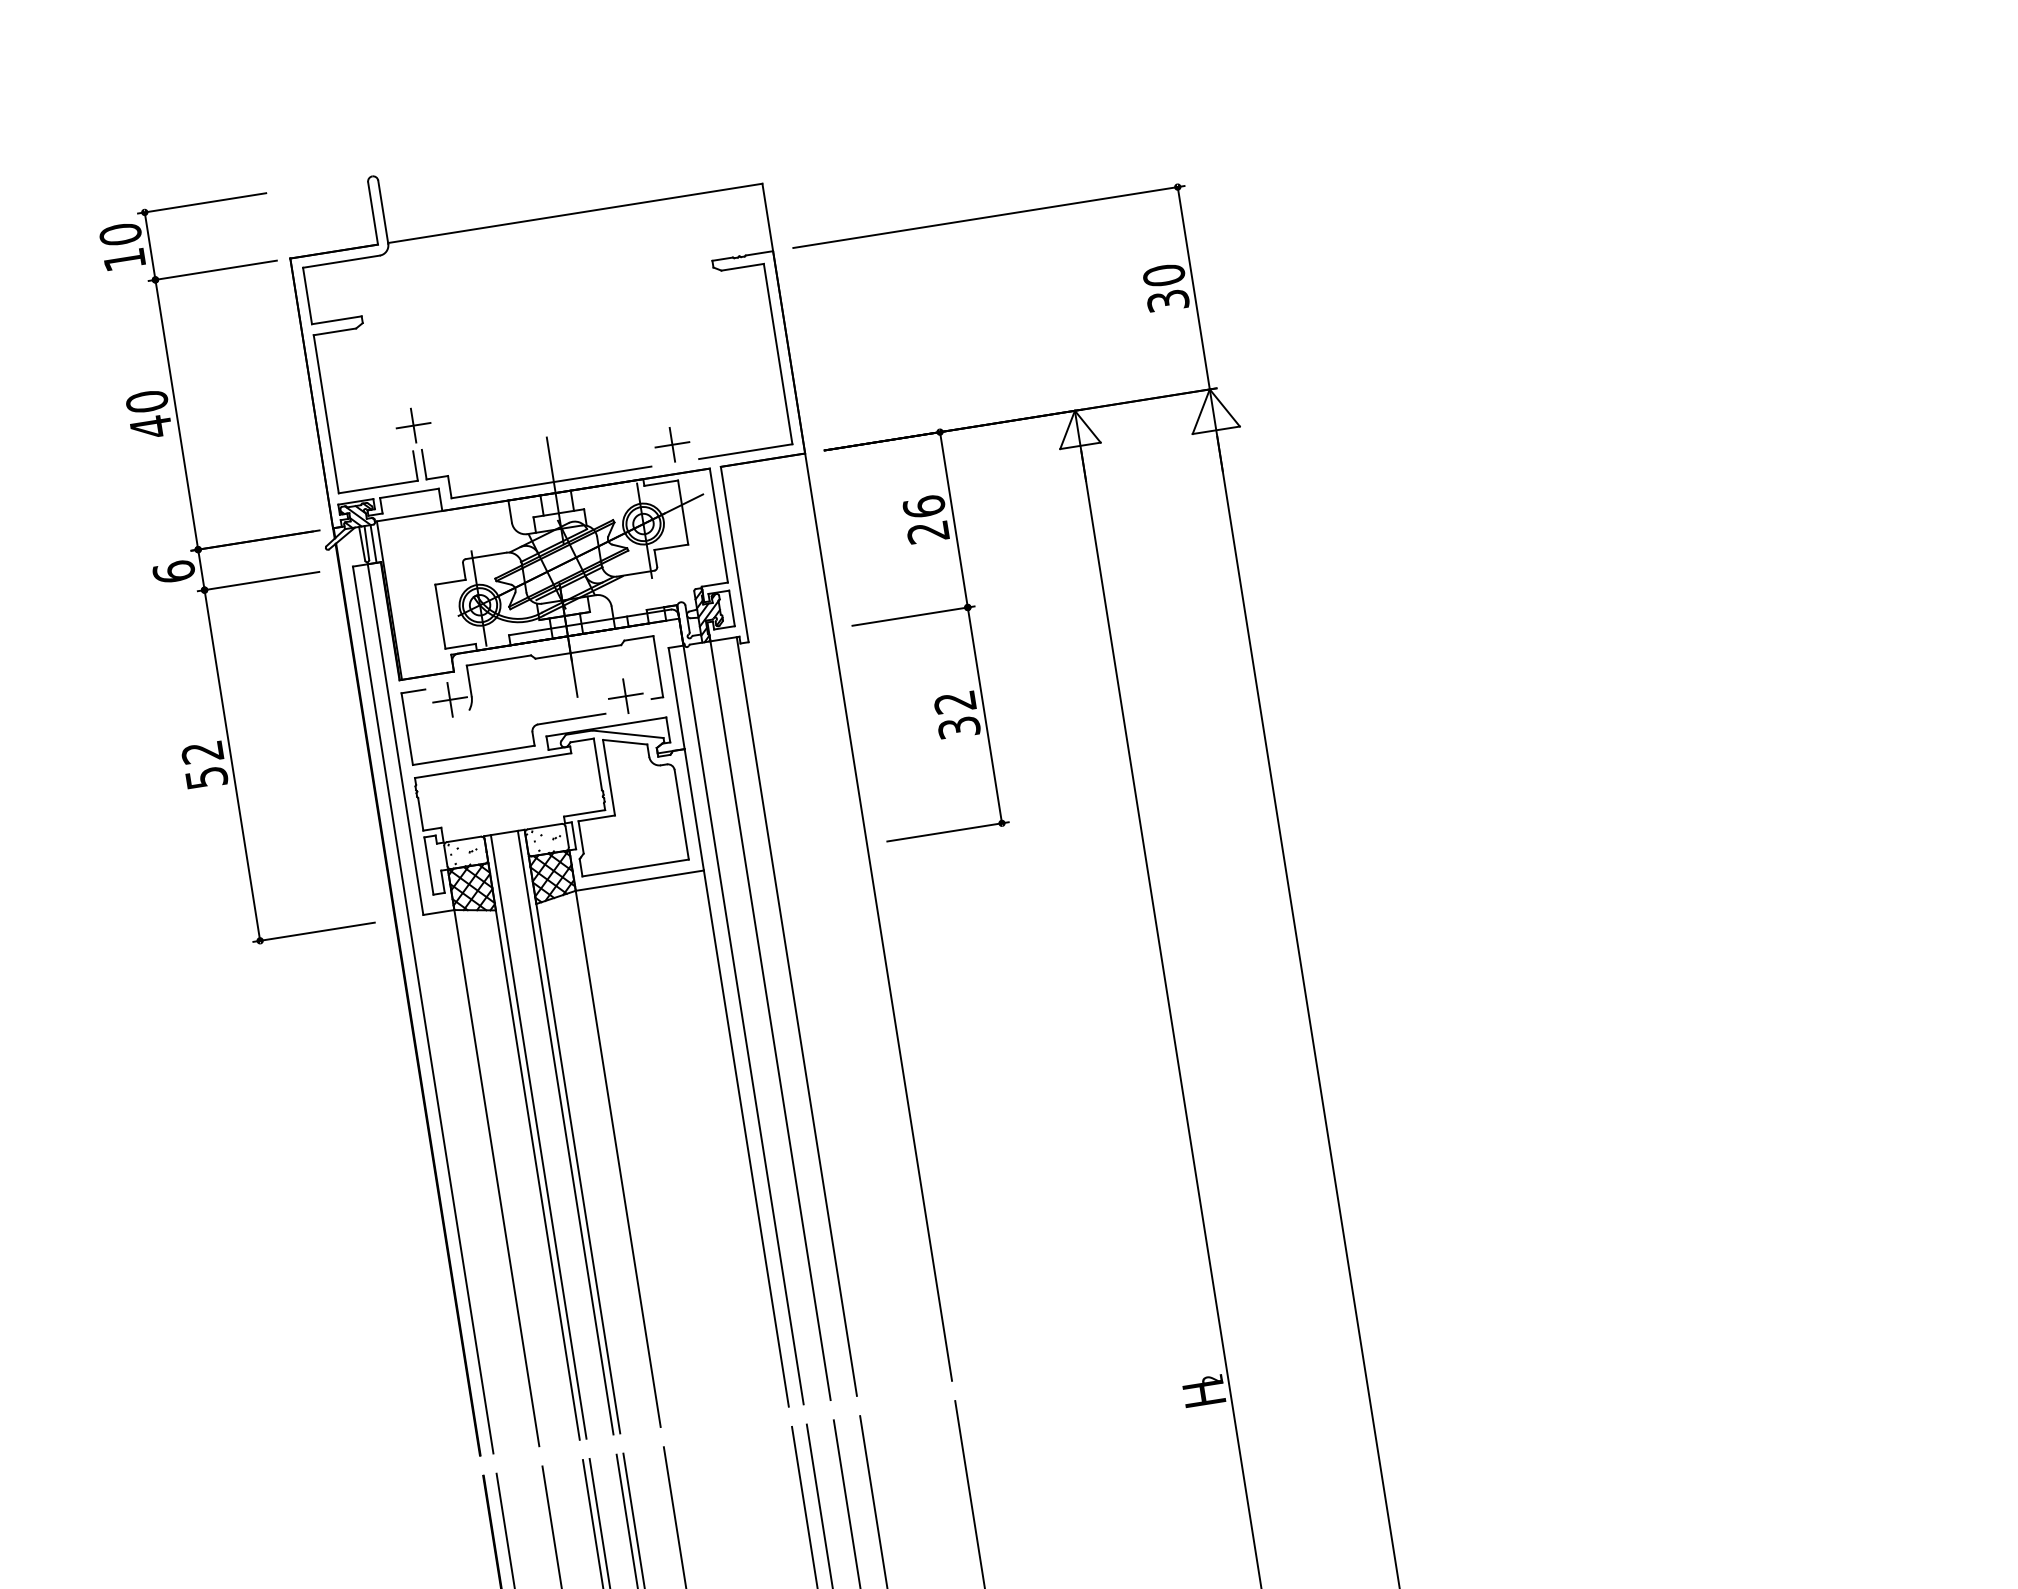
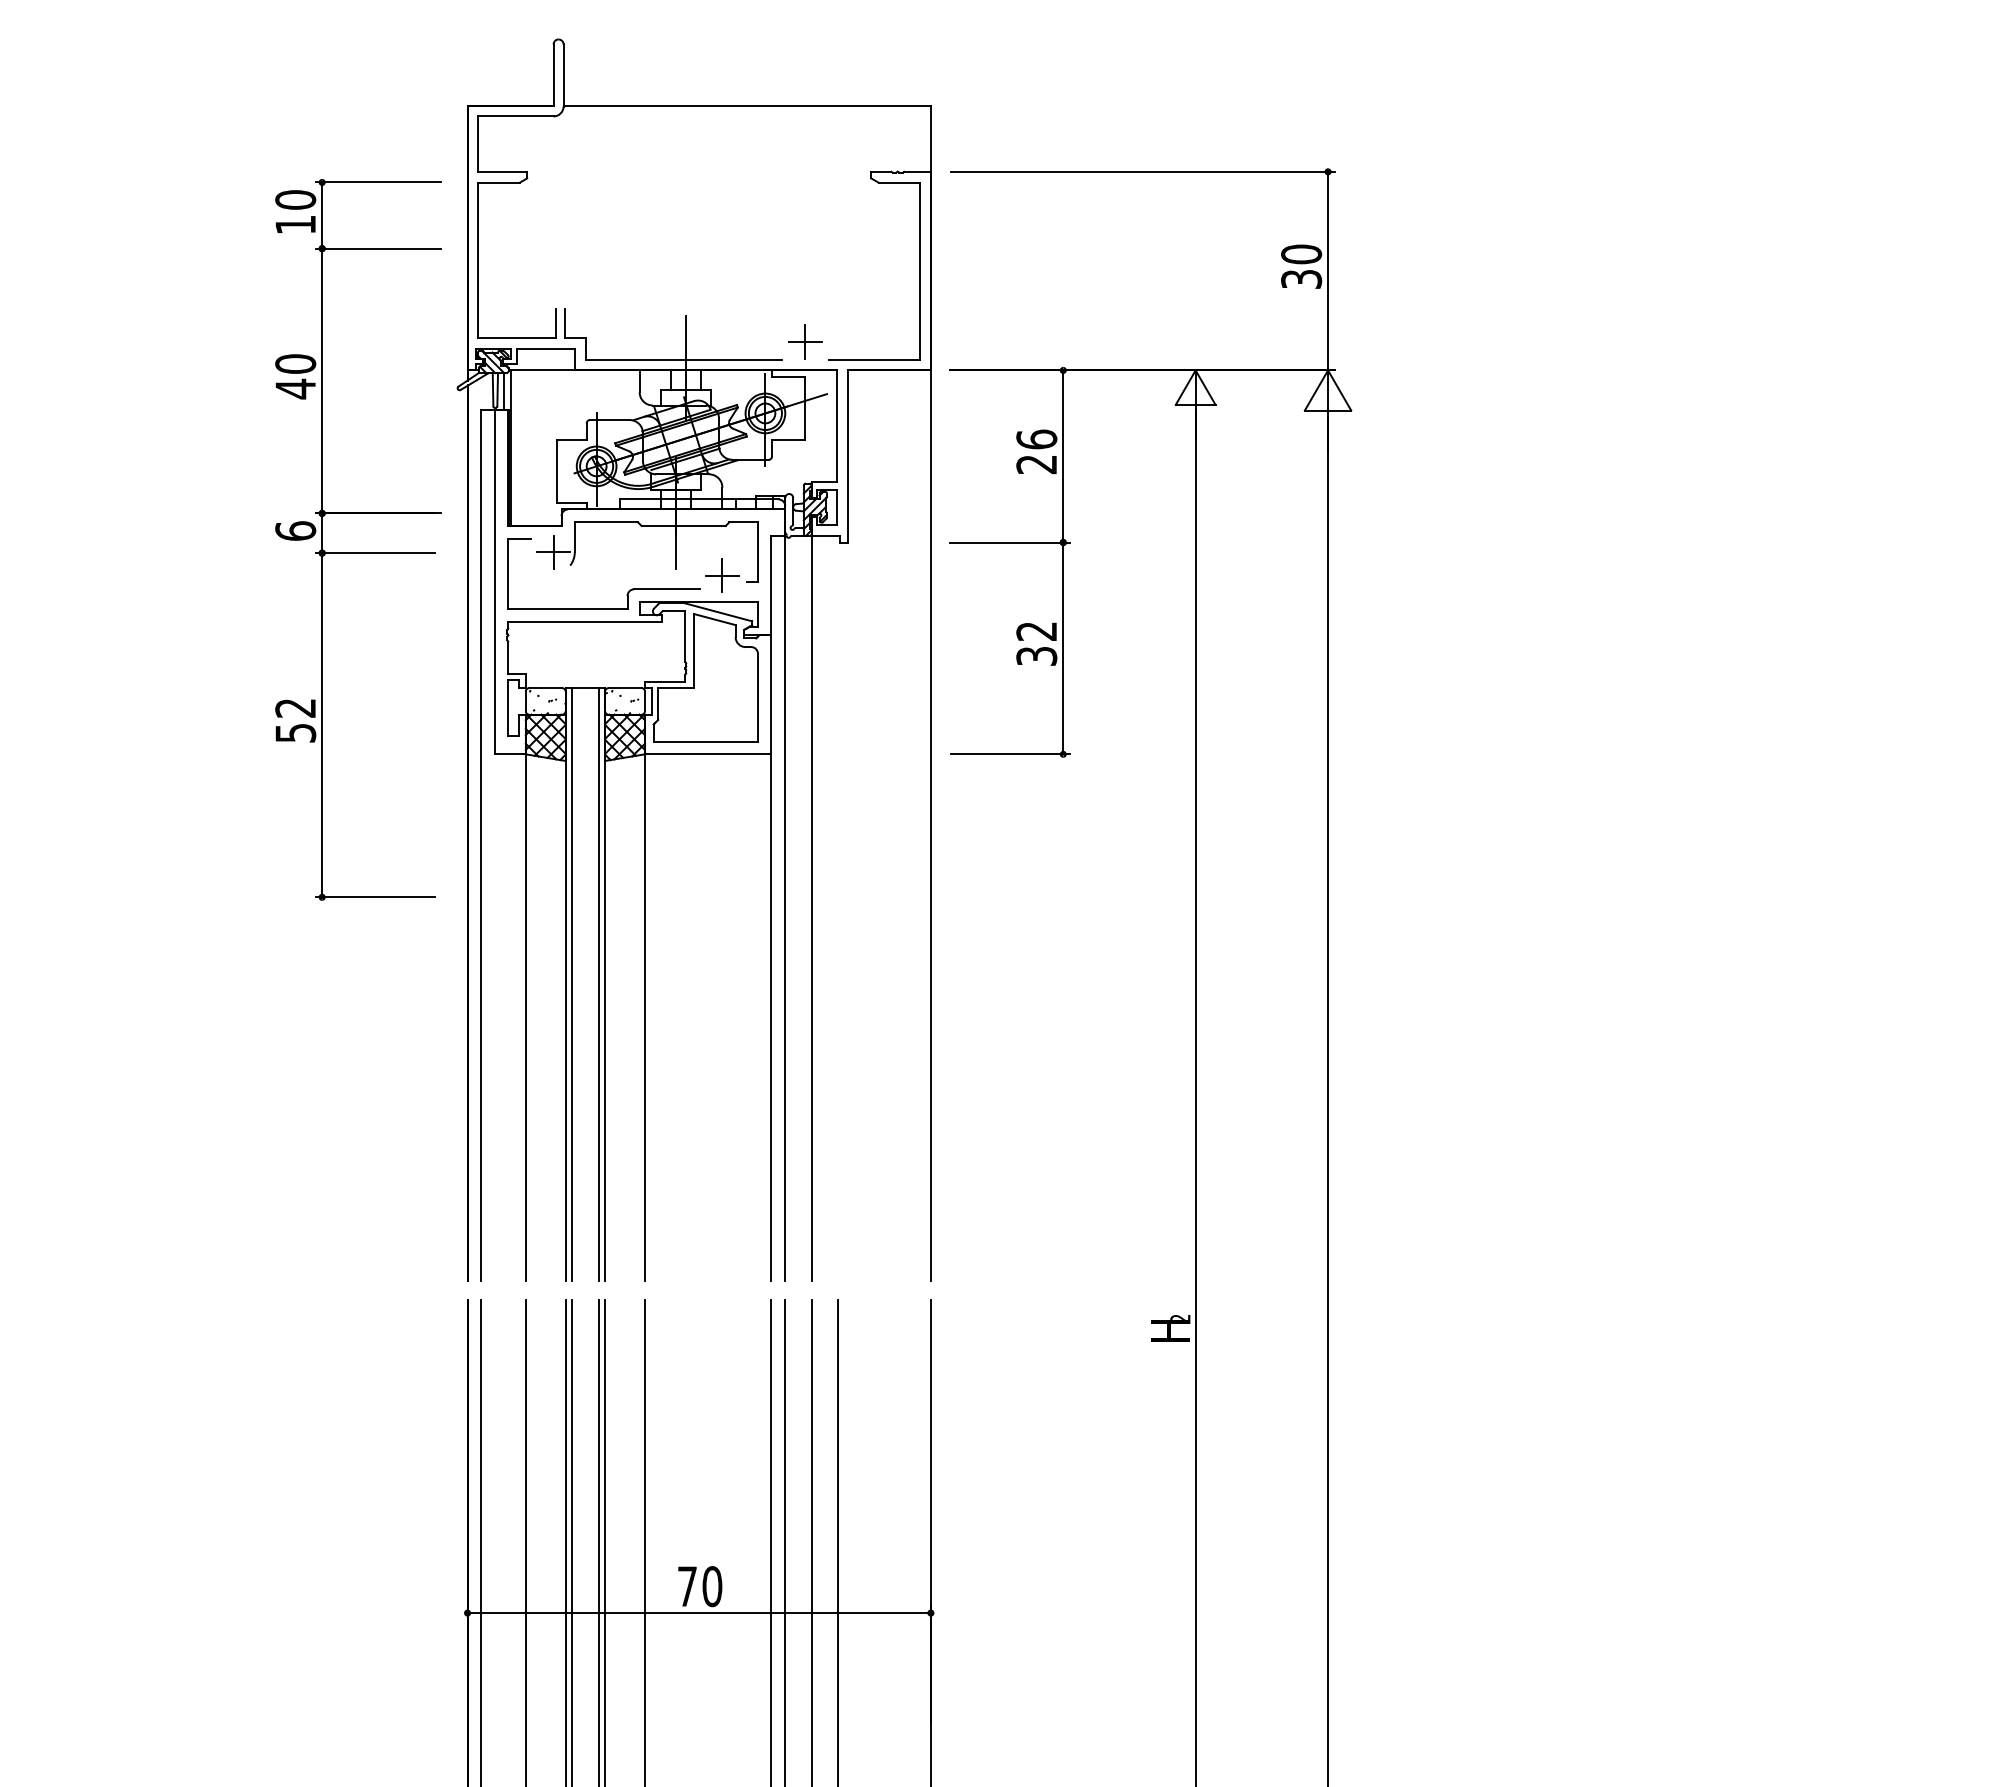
part: (413, 425) -> (560, 284), removed
part: (241, 583) -> (358, 552), moved
line: (796, 1015) -> (837, 907), removed

